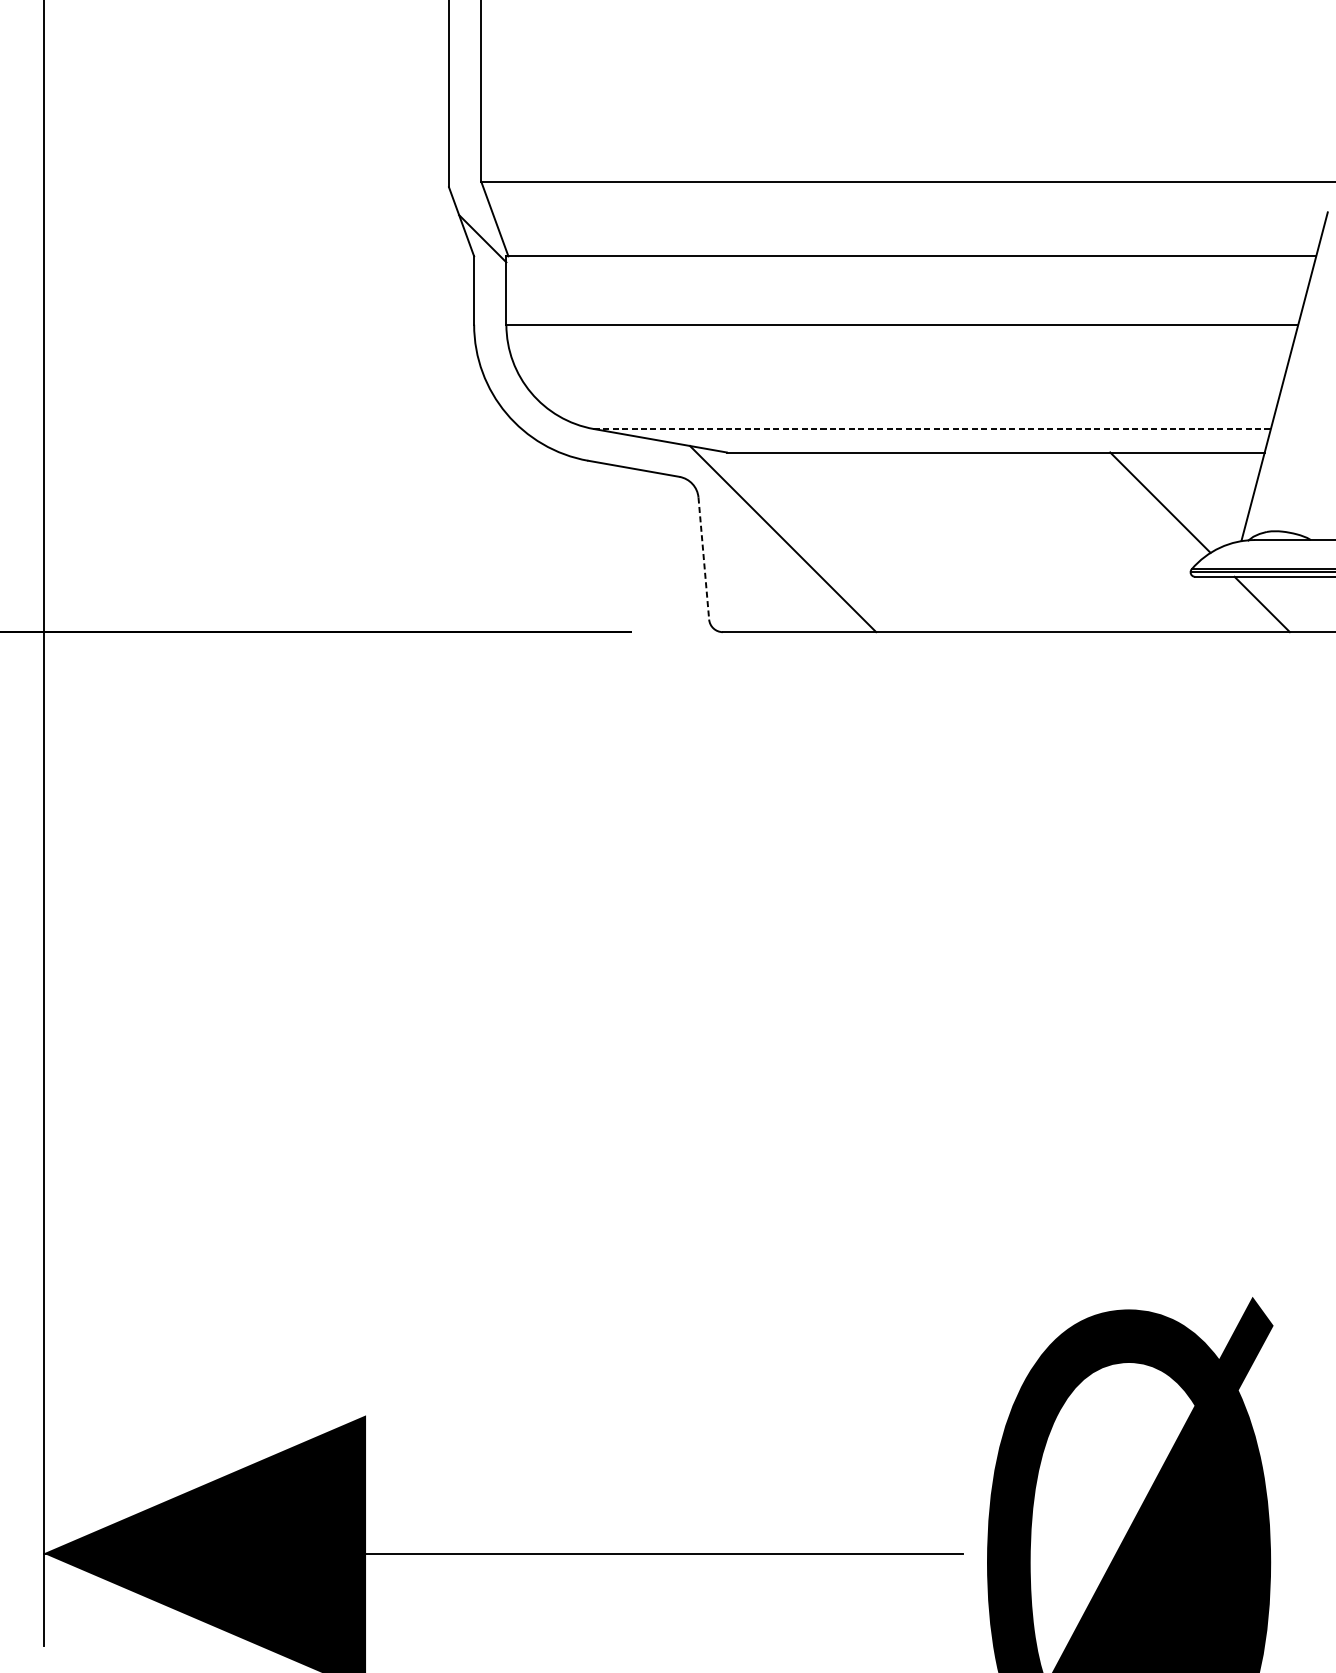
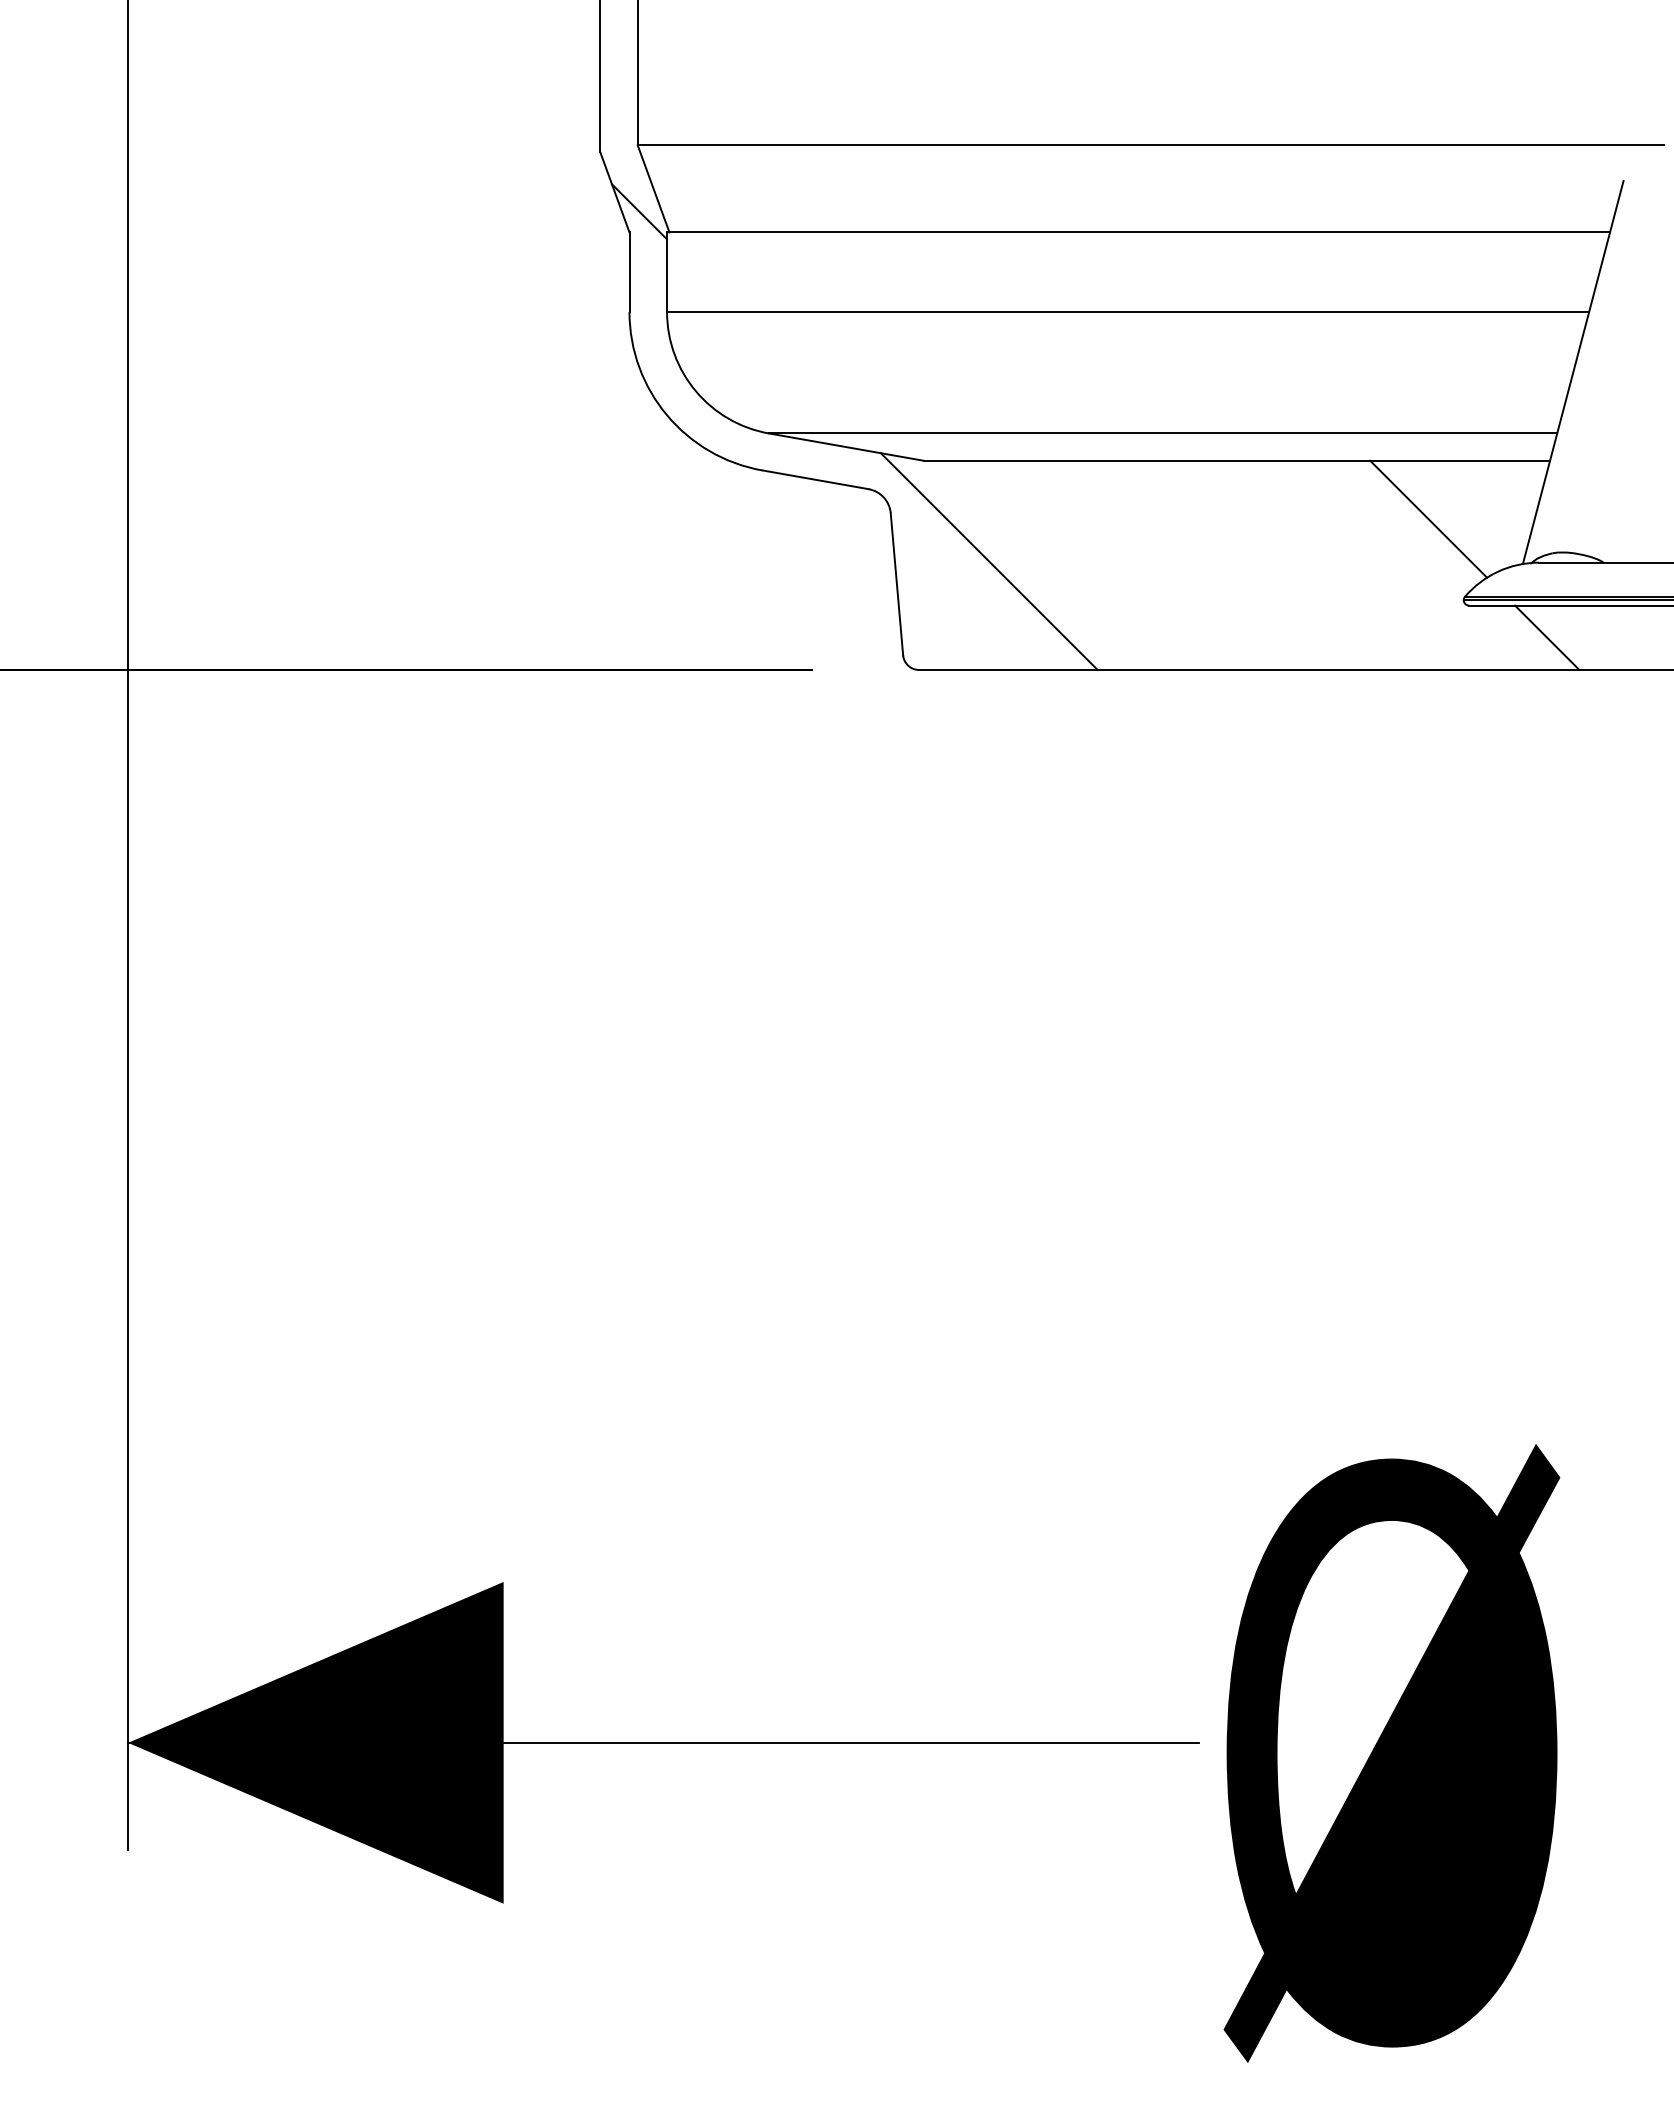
line: (931, 429) -> (1162, 433), dashed -> solid
line: (703, 558) -> (896, 584), dashed -> solid

